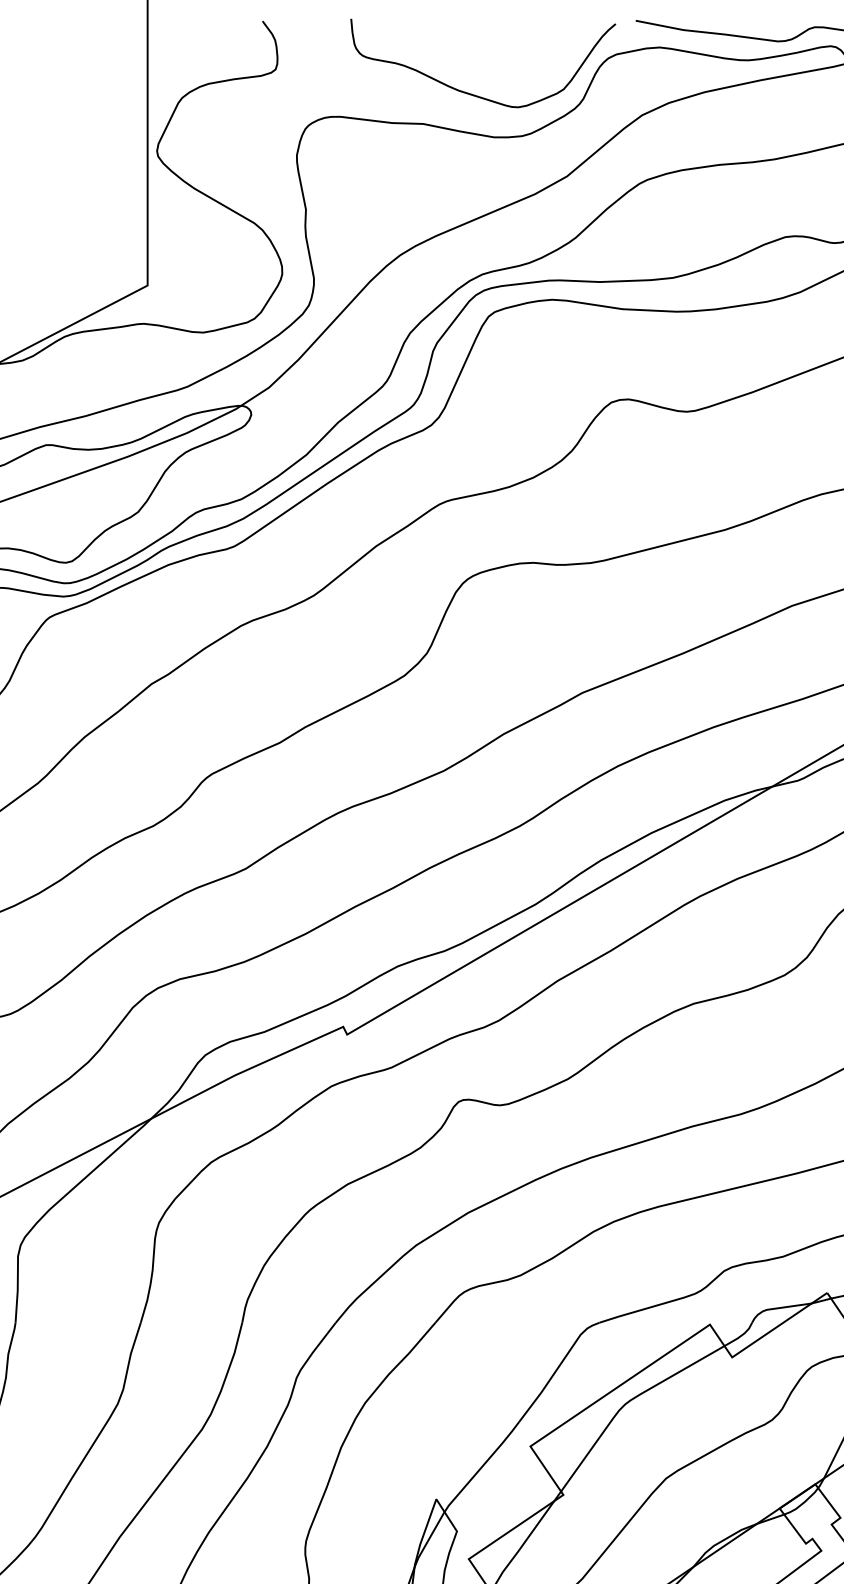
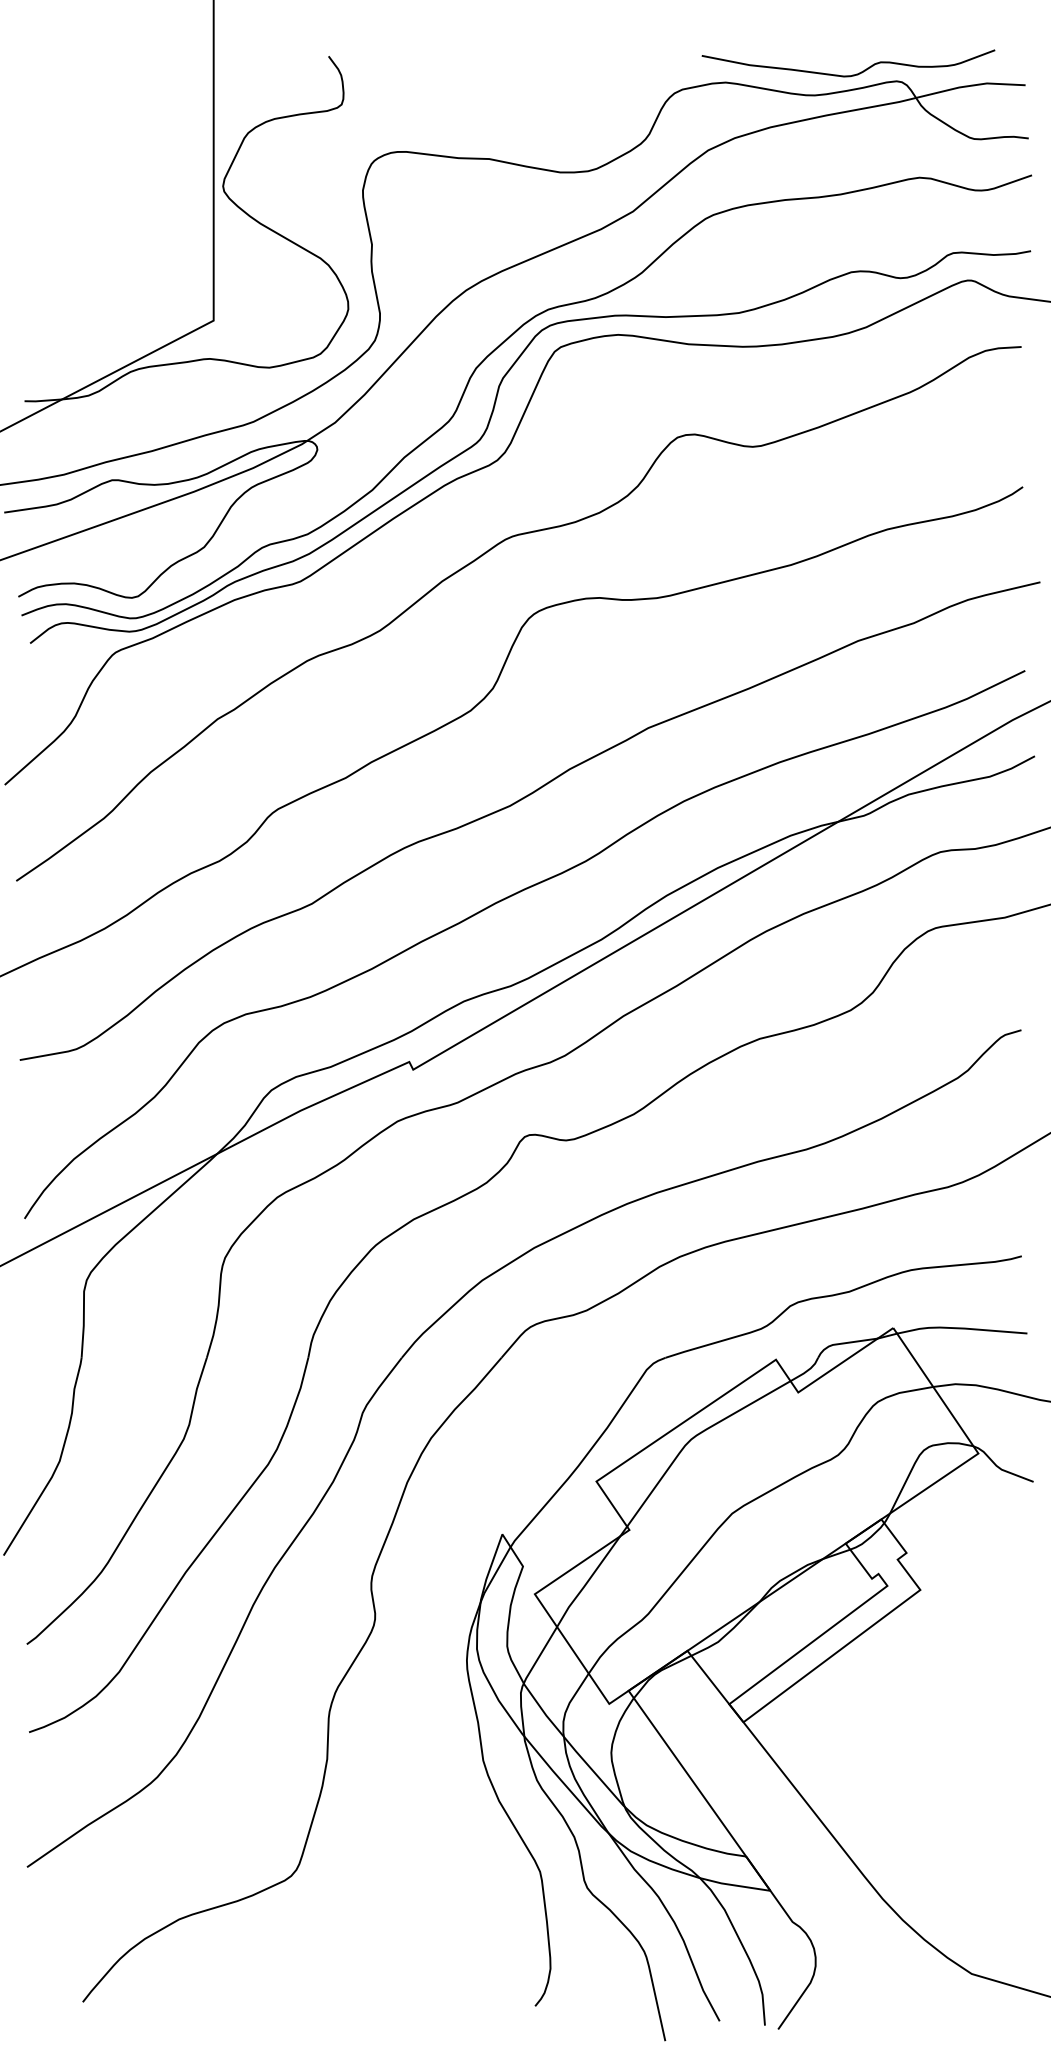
curve: (474, 94) -> (540, 129), removed

